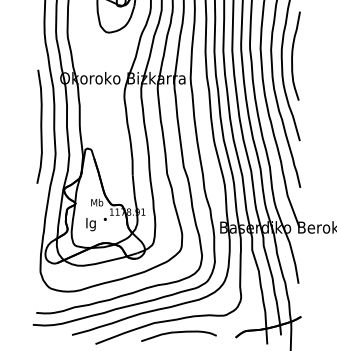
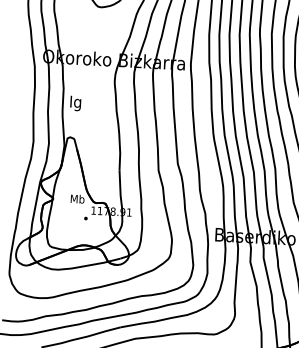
curve: (40, 126) -> (18, 109), removed
text: (90, 224) -> (75, 103), moved

